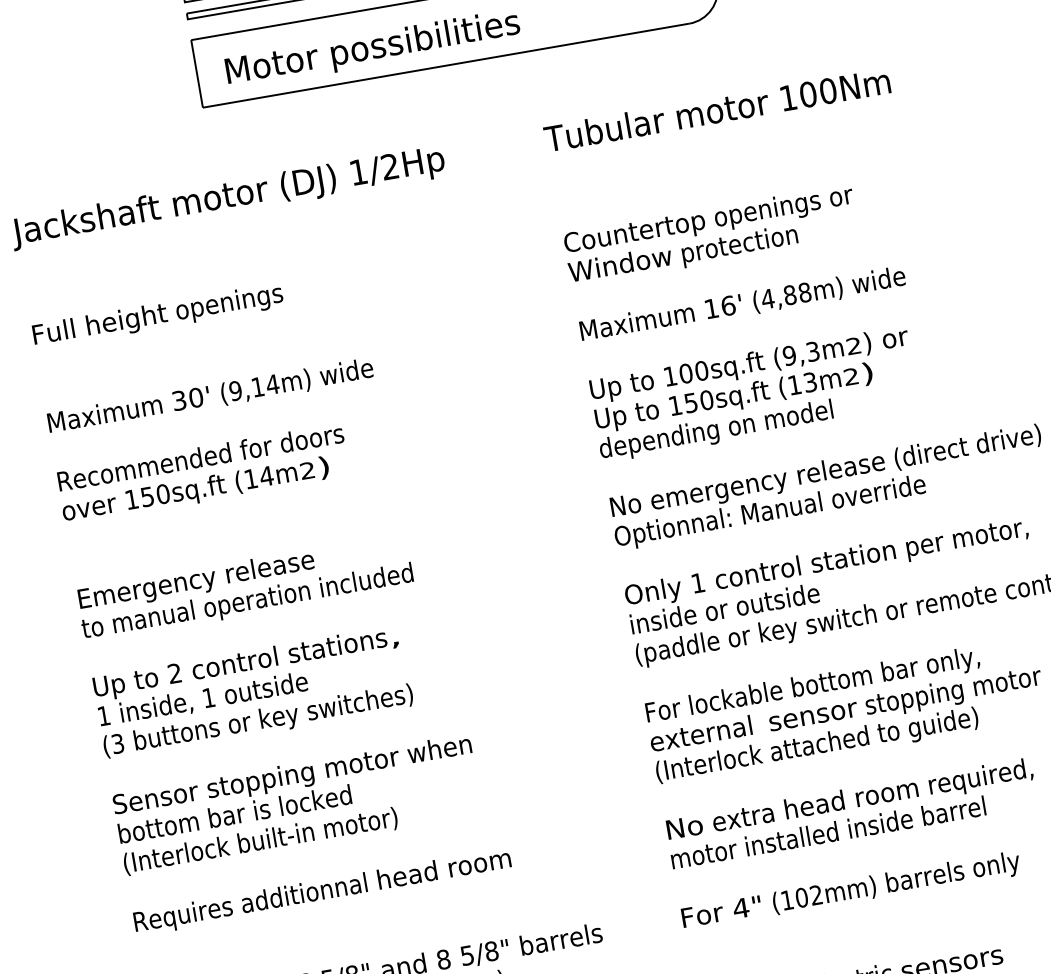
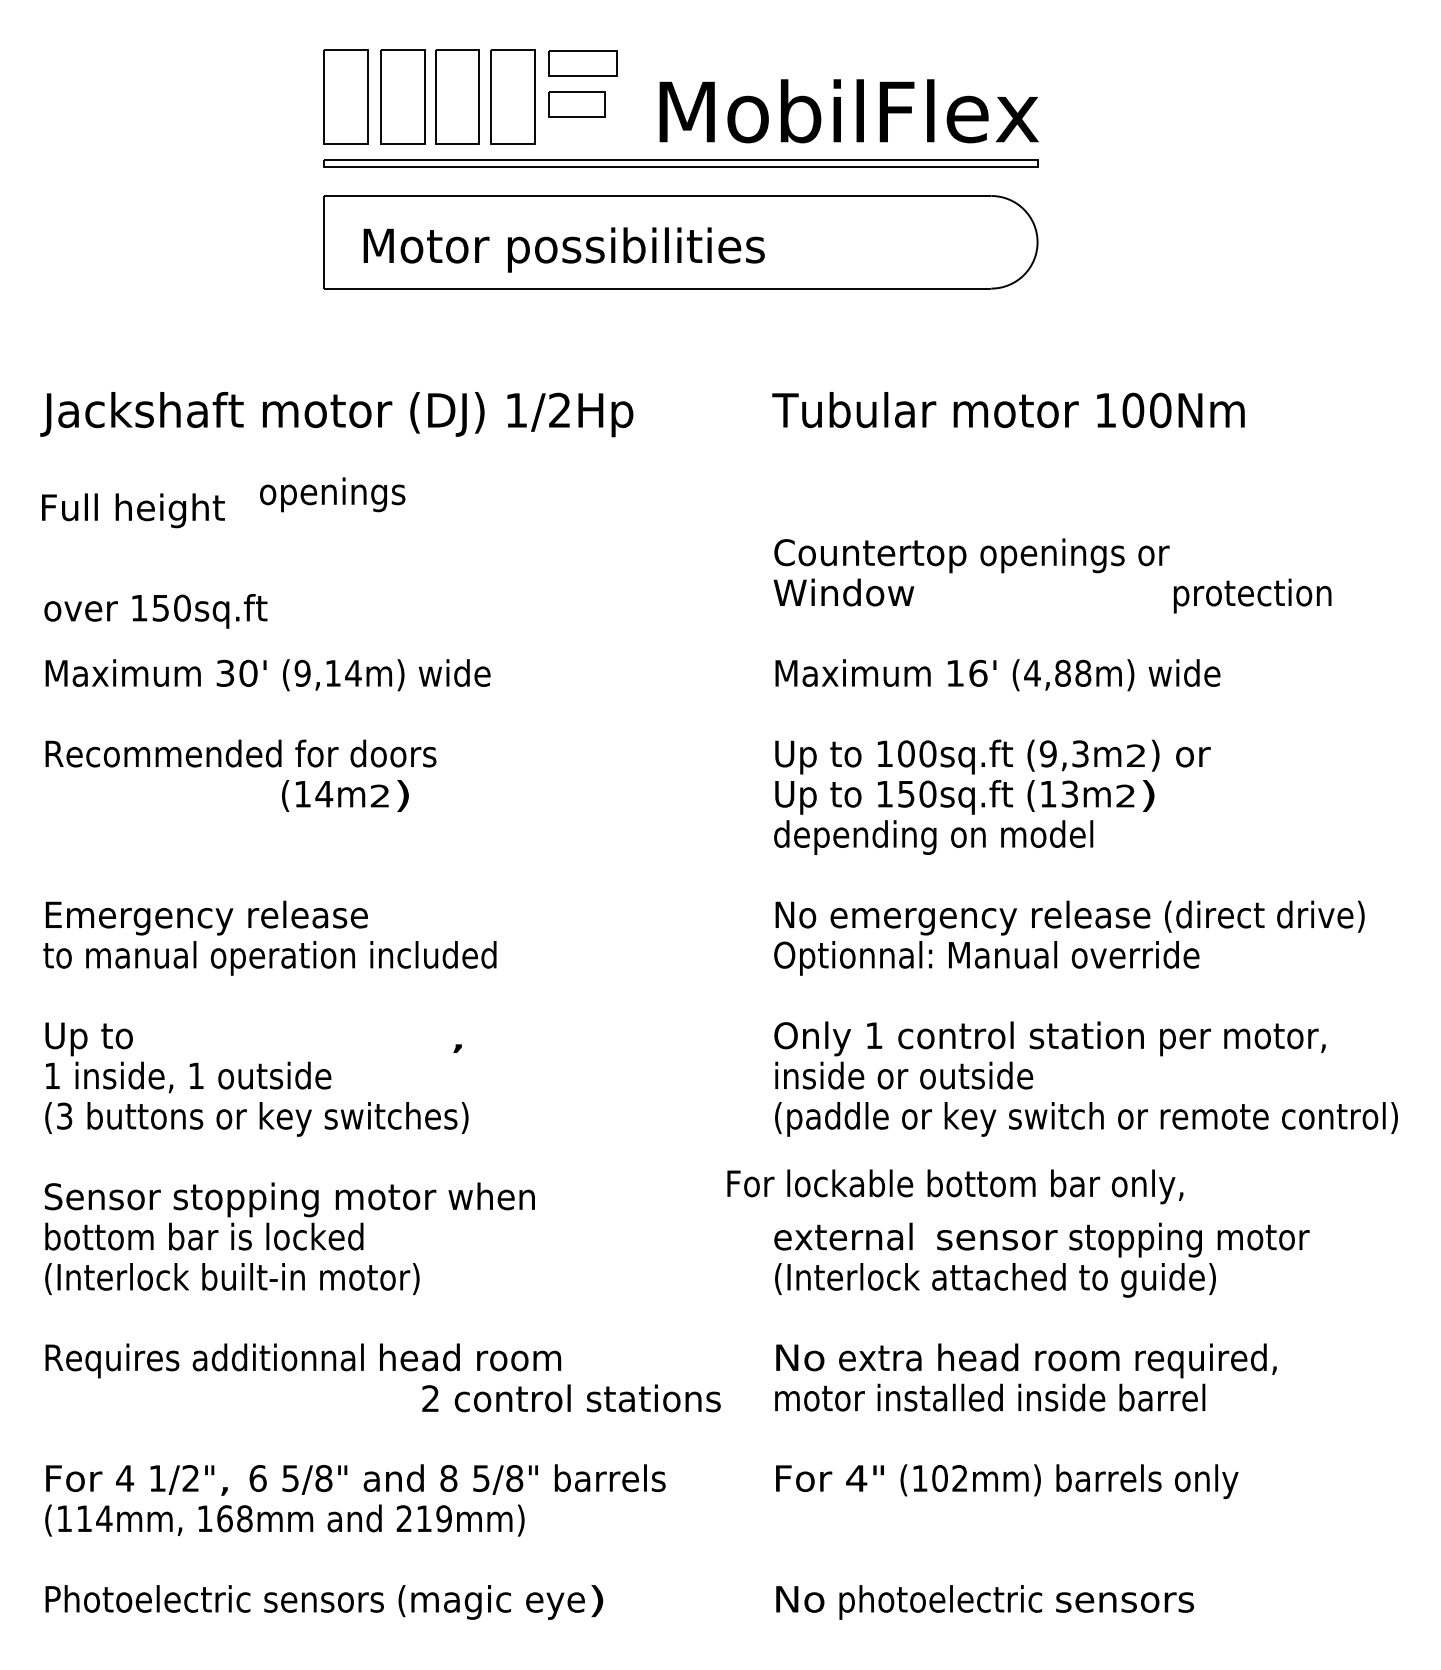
text: (739, 245) -> (1252, 595), moved
text: (229, 303) -> (332, 494), moved
text: (100, 325) -> (133, 510), moved
text: (144, 500) -> (155, 611), moved
text: (277, 655) -> (571, 1398), moved
text: (813, 686) -> (955, 1186), moved

